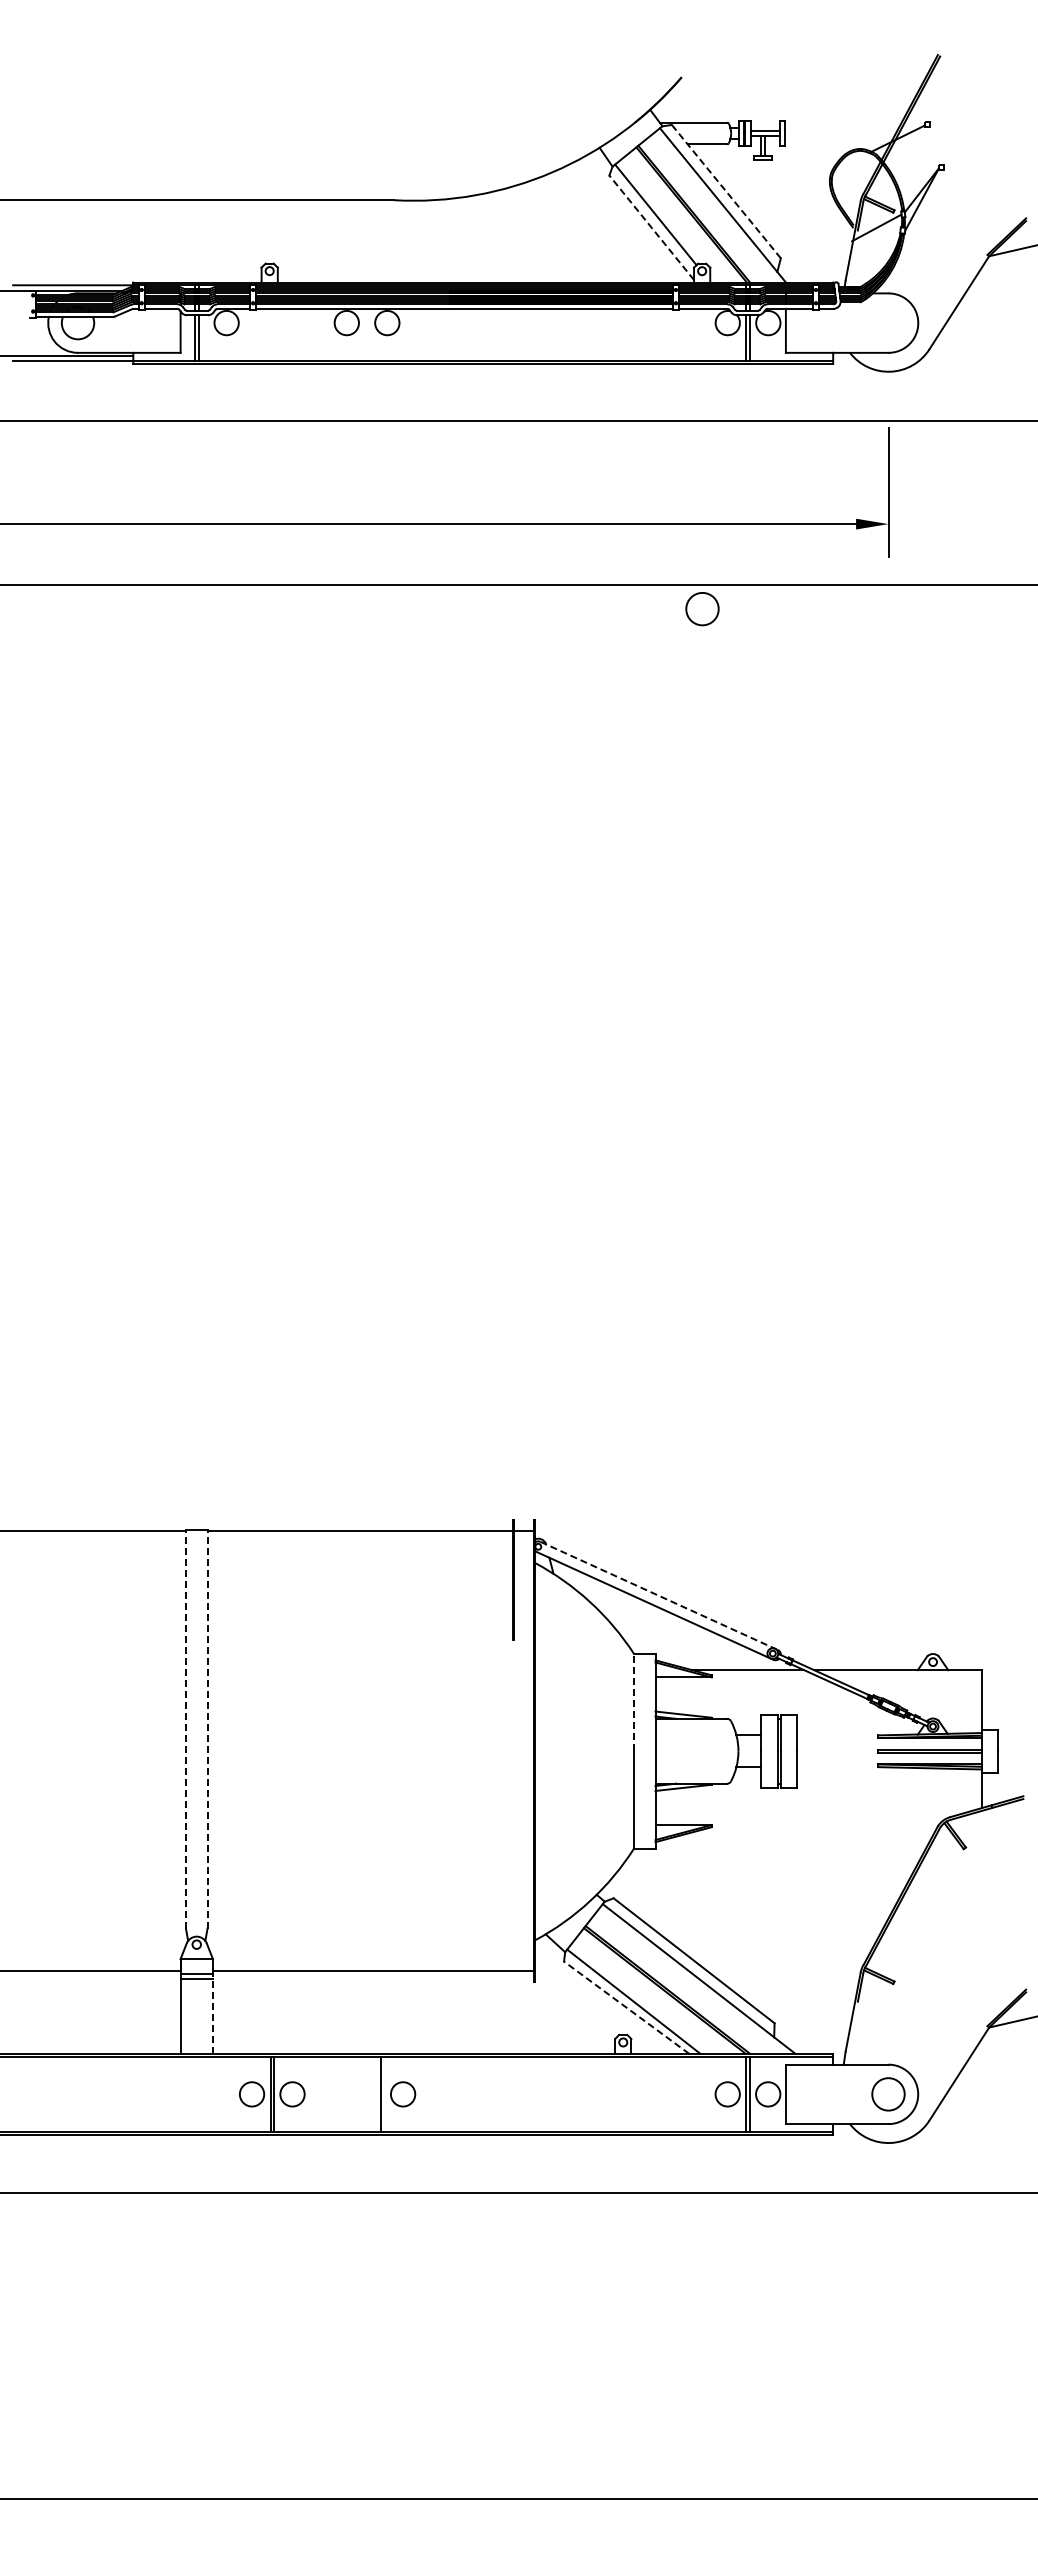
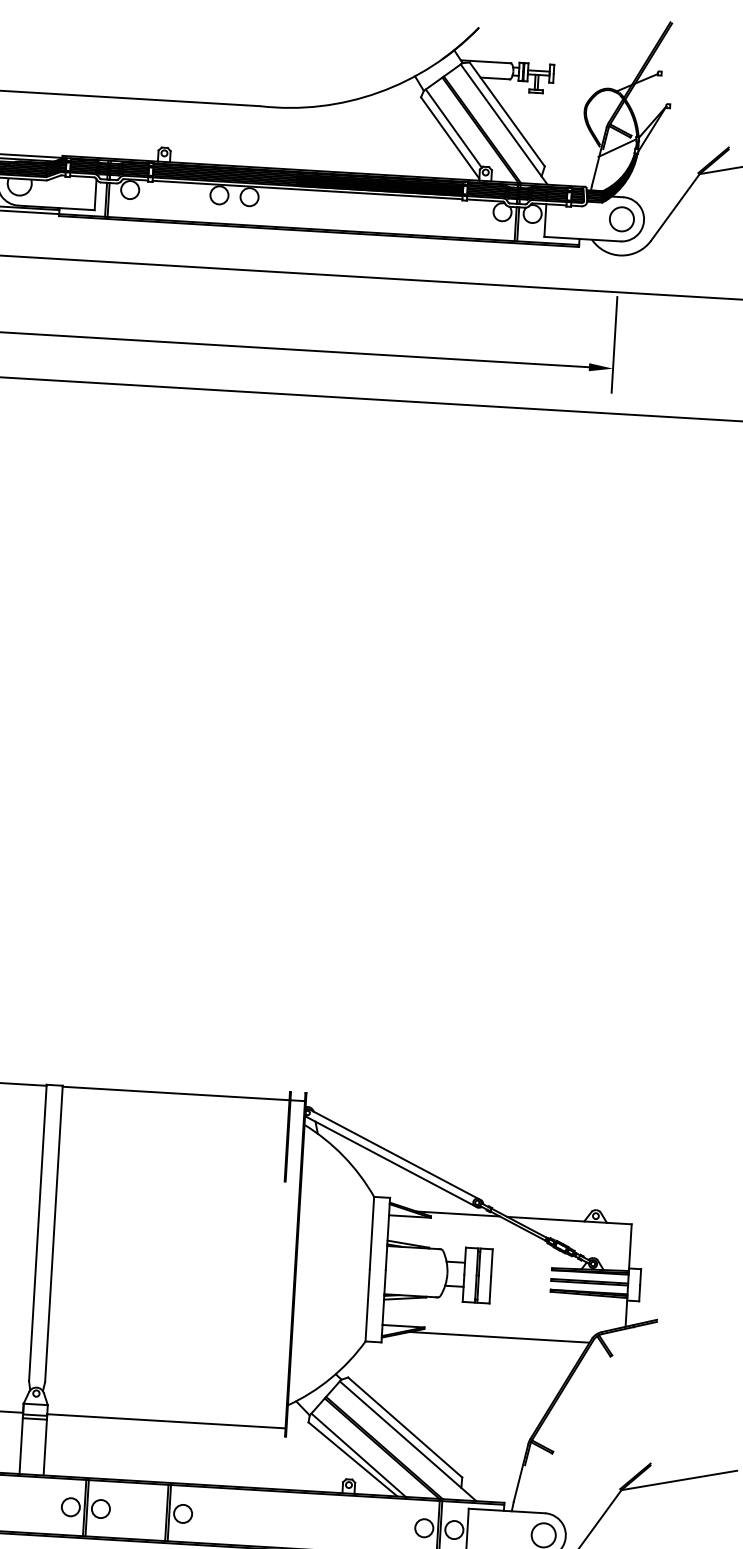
line: (726, 191) -> (507, 114), dashed -> solid
line: (651, 227) -> (450, 137), dashed -> solid
circle: (702, 609) -> (621, 219), moved
line: (659, 1596) -> (395, 1155), dashed -> solid
line: (634, 1702) -> (372, 1232), dashed -> solid
line: (185, 1728) -> (37, 1232), dashed -> solid
line: (207, 1728) -> (53, 1233), dashed -> solid
line: (812, 1832) -> (498, 1337), added
line: (626, 2007) -> (352, 1459), dashed -> solid
line: (212, 2012) -> (45, 1444), dashed -> solid
line: (384, 2094) -> (169, 1513), added

